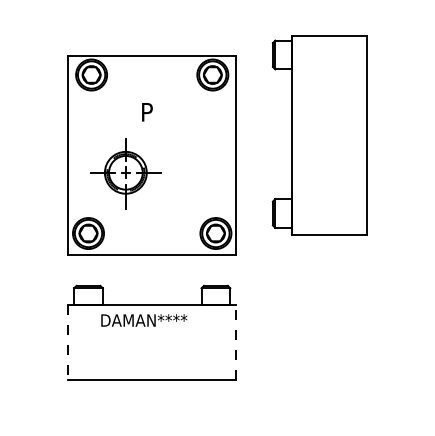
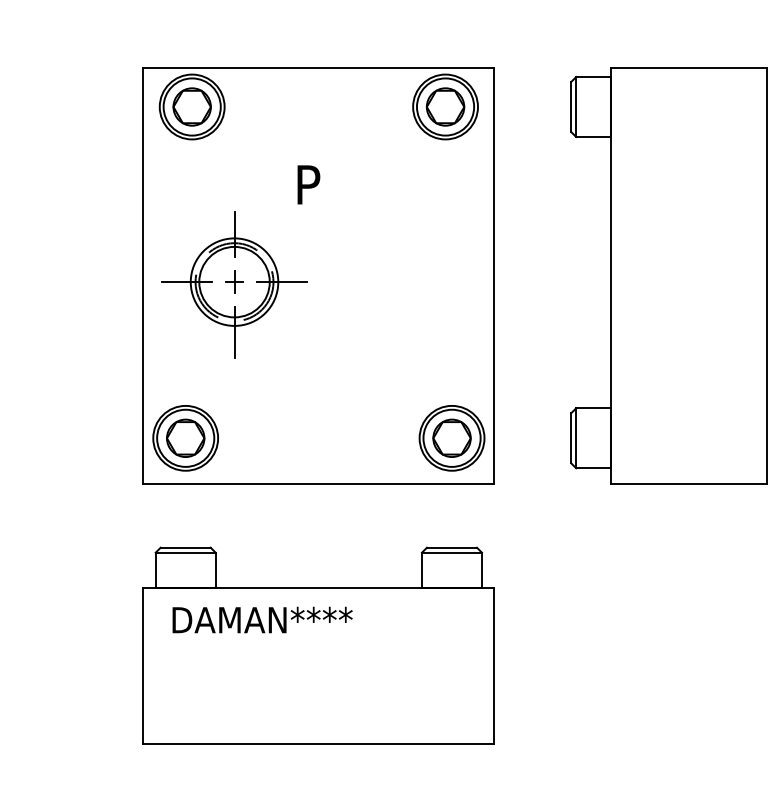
part: (319, 135) -> (668, 275), moved
part: (125, 173) -> (233, 283), moved
text: (144, 320) -> (263, 620), moved
line: (236, 341) -> (495, 663), dashed -> solid
line: (68, 342) -> (143, 666), dashed -> solid

